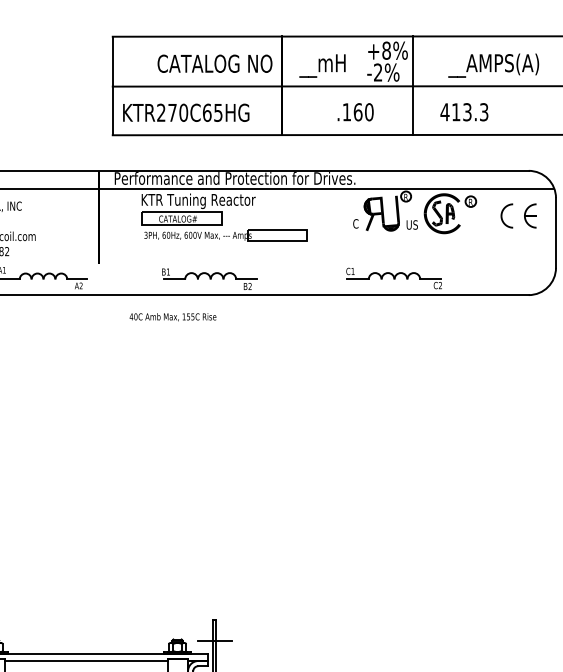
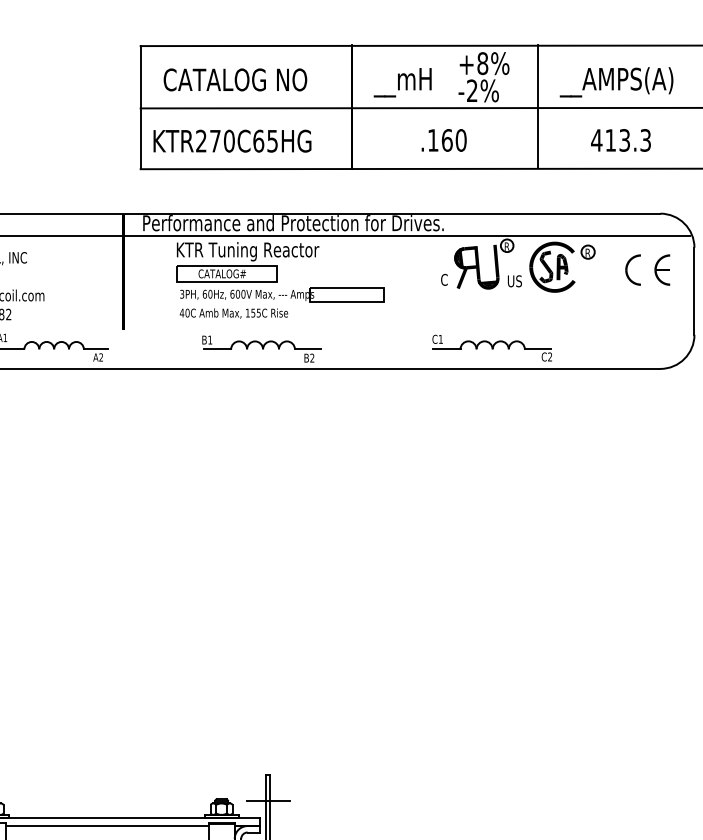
text: (215, 63) -> (235, 79), moved
line: (412, 85) -> (538, 106), moved
text: (463, 112) -> (620, 140), moved
text: (172, 317) -> (233, 313), moved

